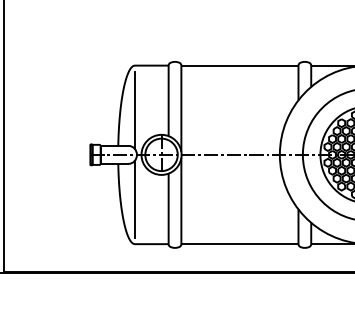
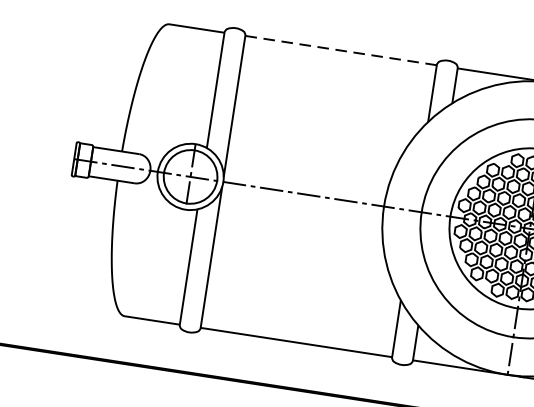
line: (239, 65) -> (340, 50), solid -> dashed
line: (134, 109) -> (157, 95), removed
line: (134, 199) -> (135, 243), removed

